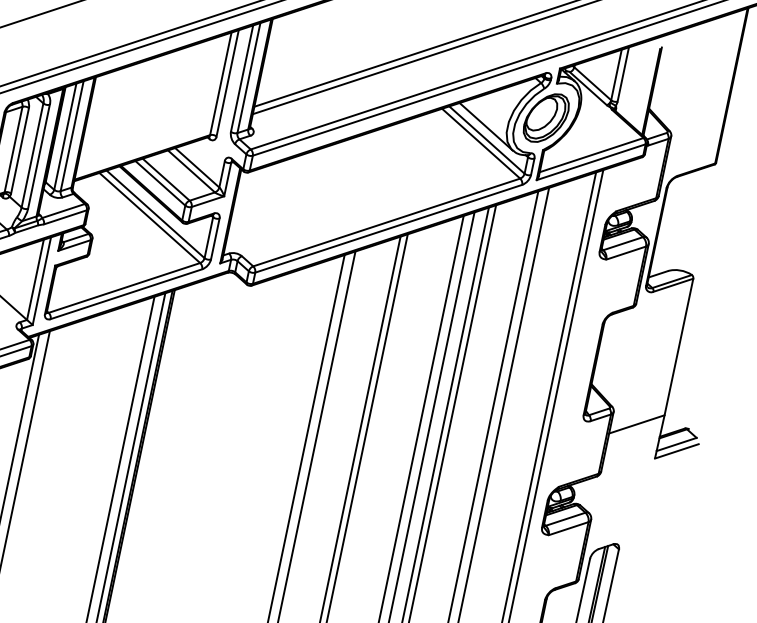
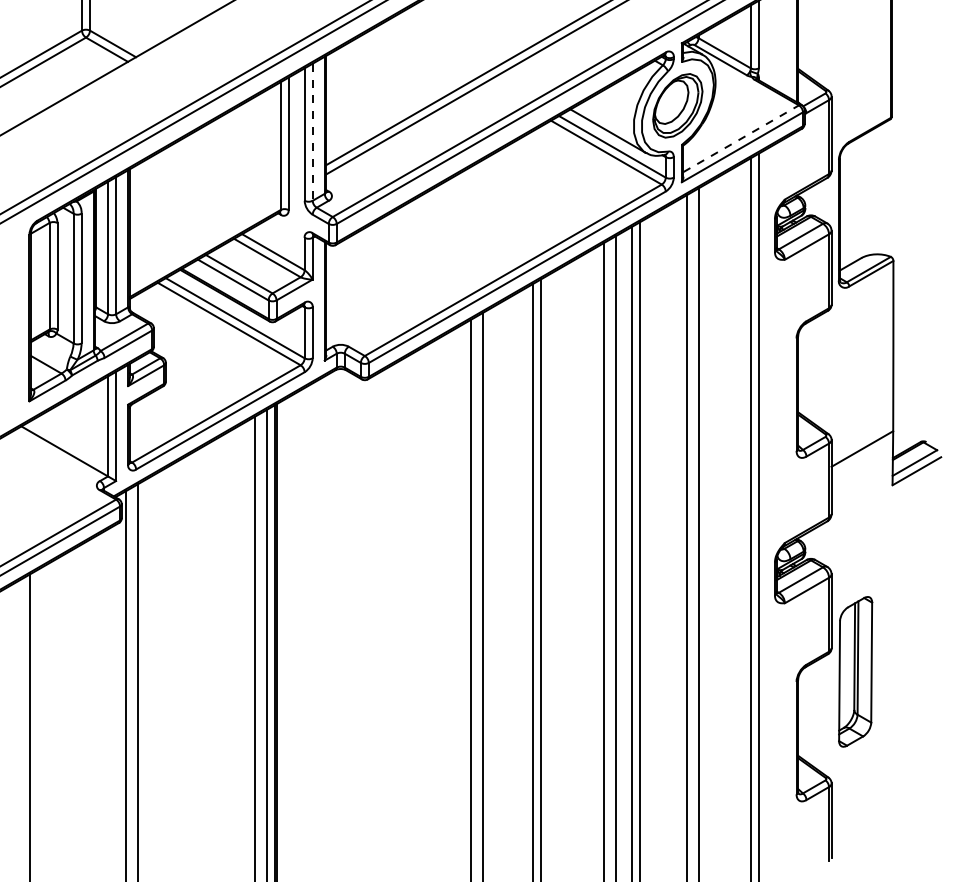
line: (248, 78) -> (312, 132), solid -> dashed
line: (591, 154) -> (741, 138), solid -> dashed

